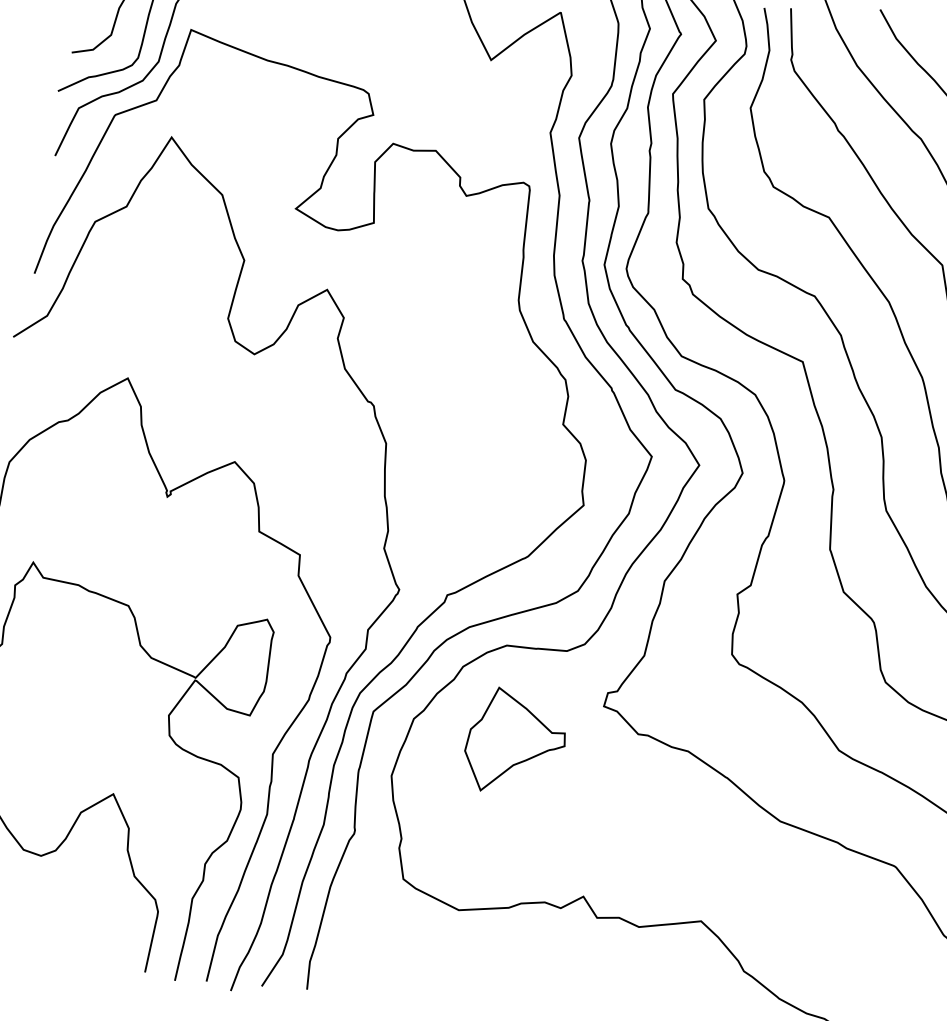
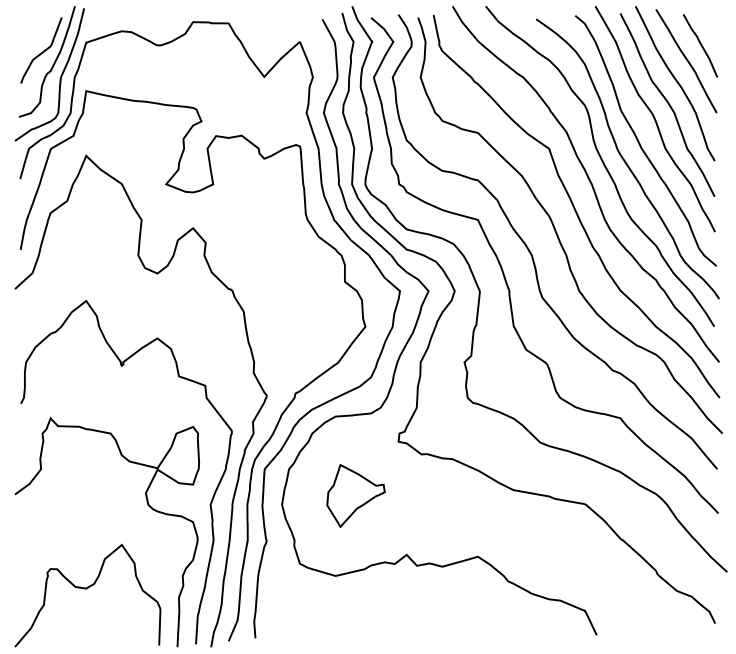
part: (514, 744) -> (355, 496), moved

